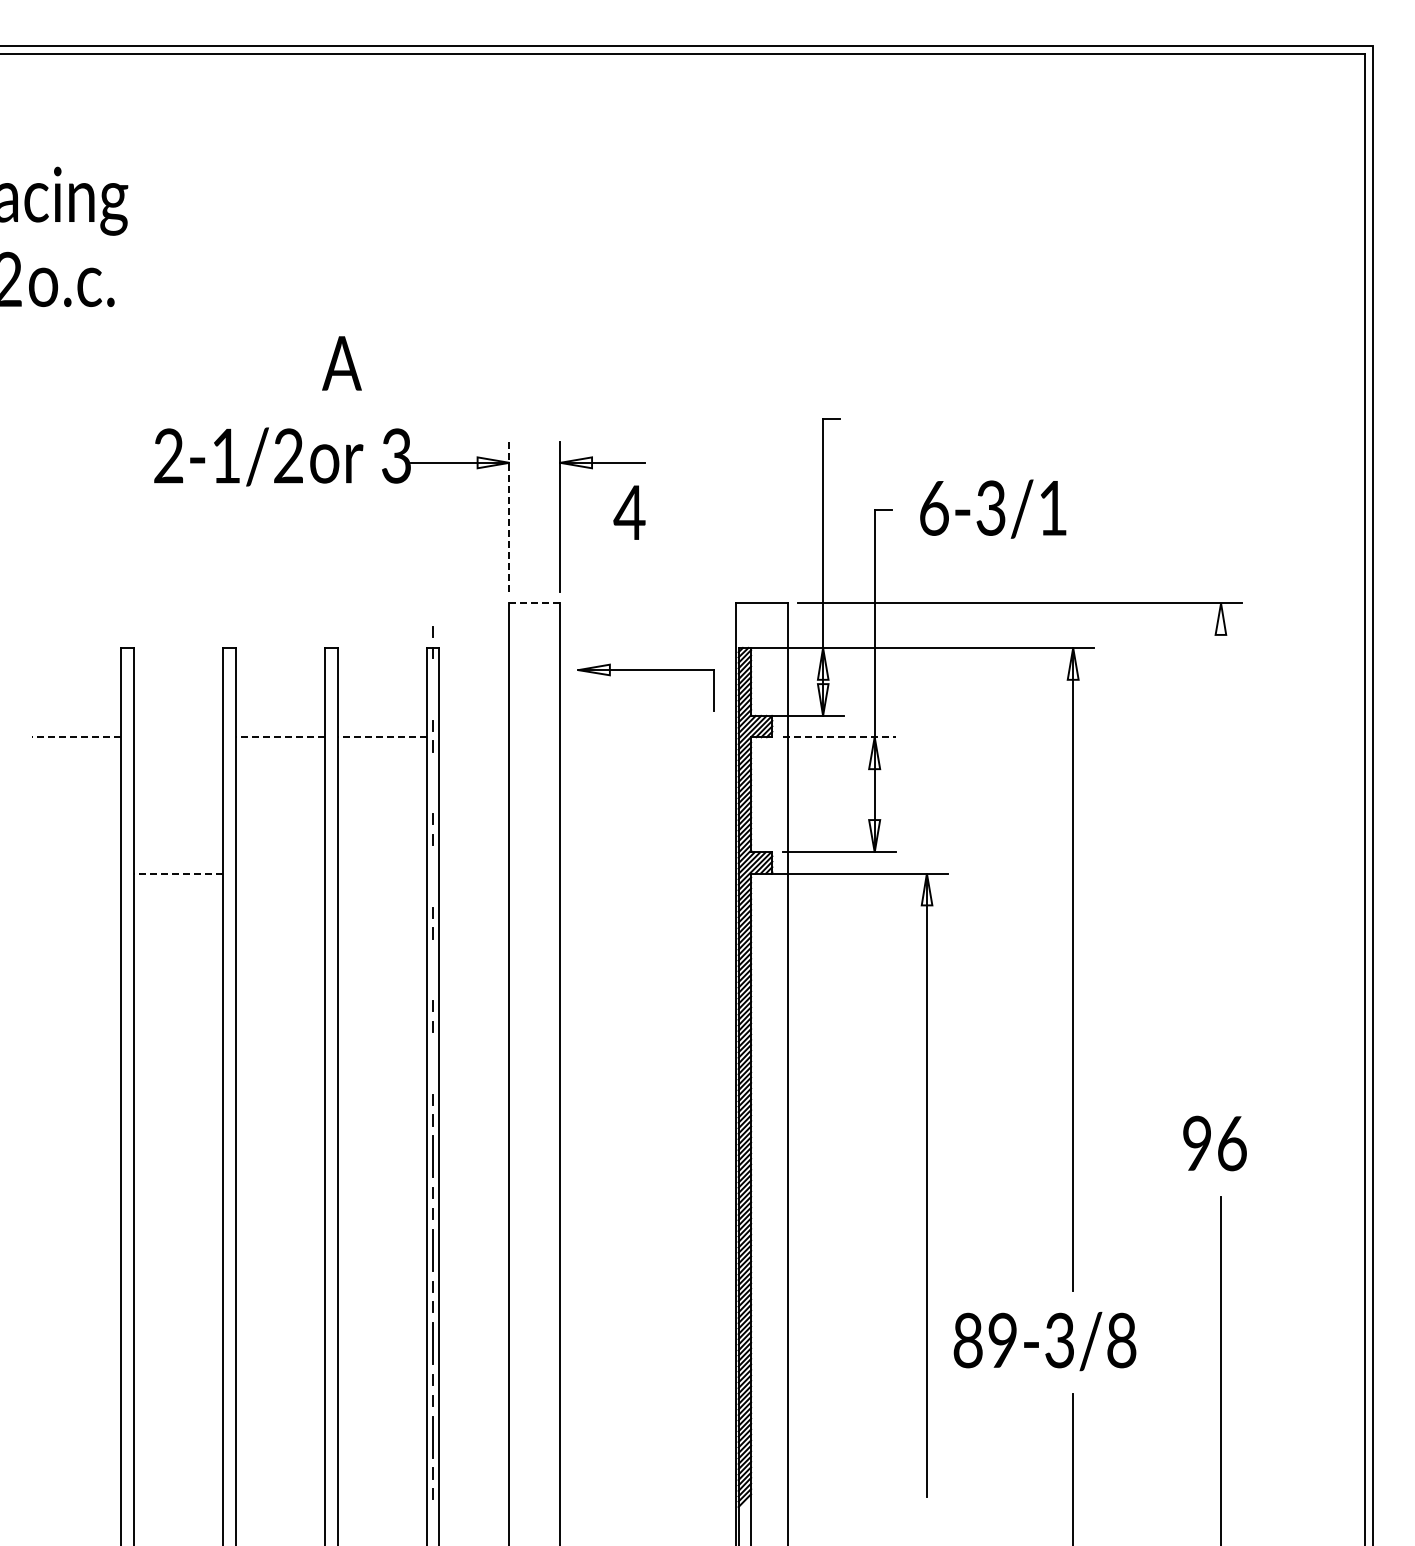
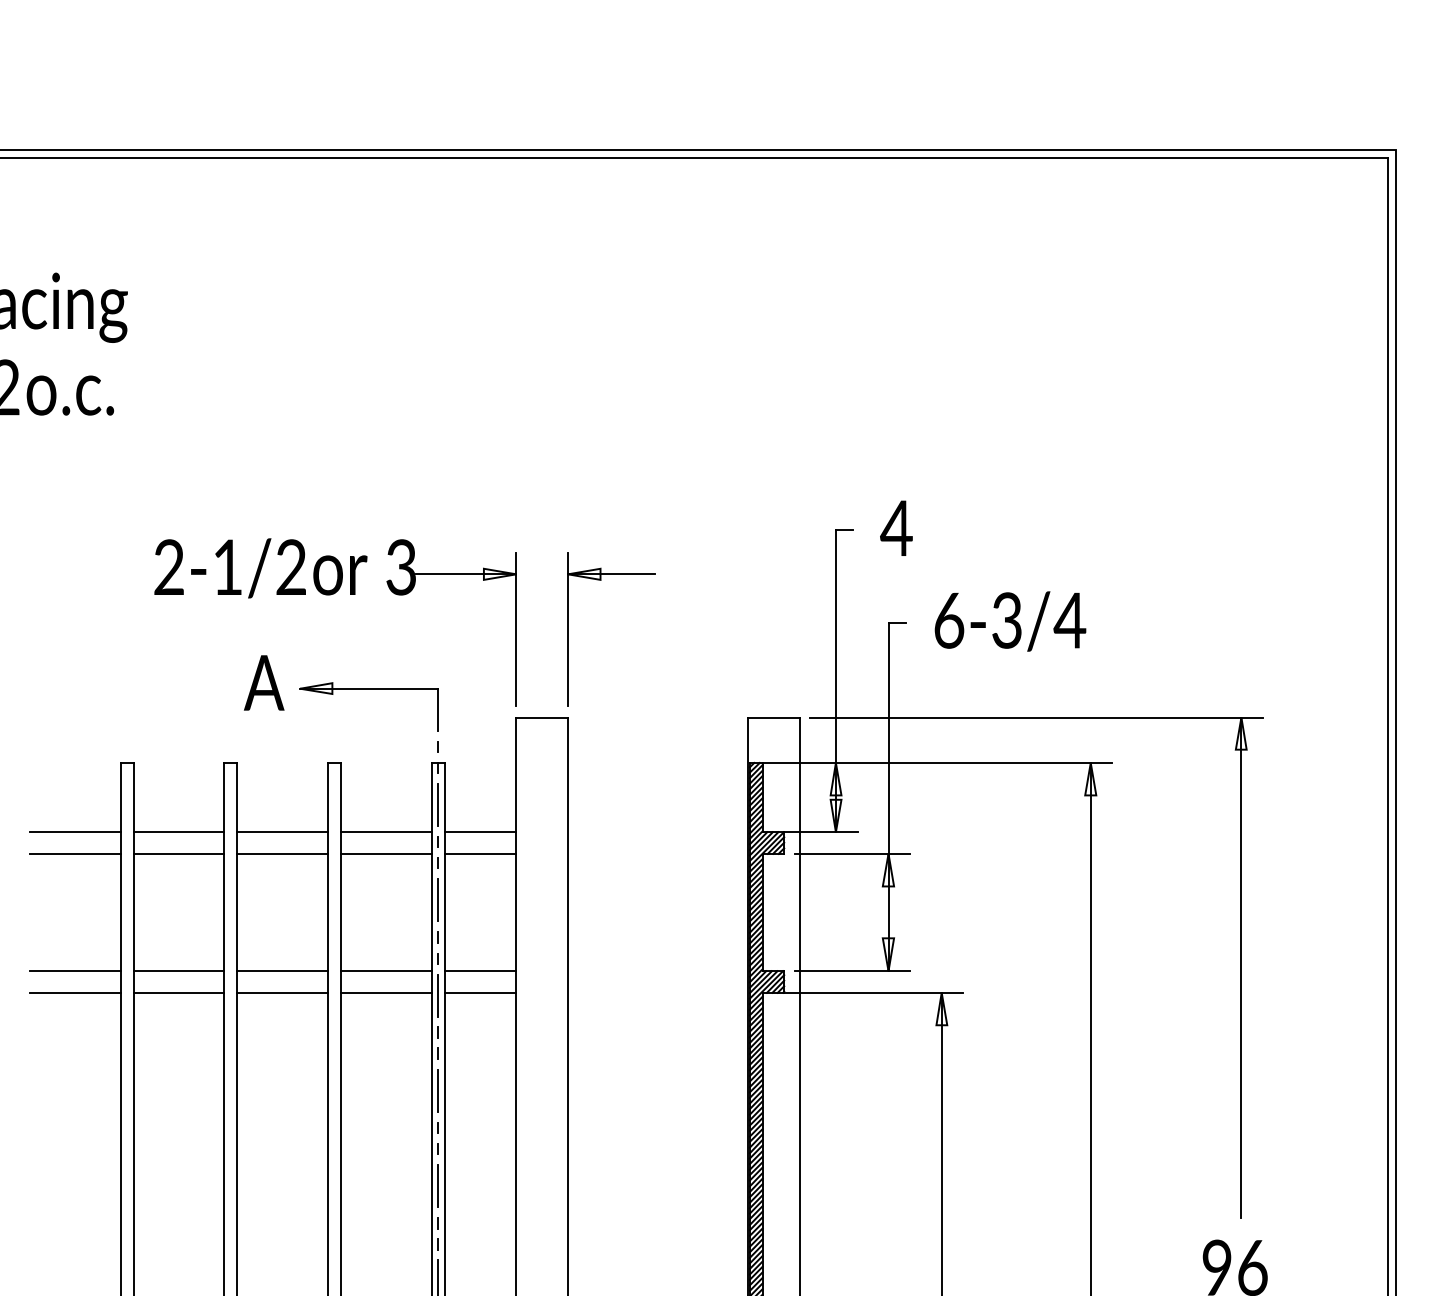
text: (341, 363) -> (263, 683), moved
text: (1052, 508) -> (1069, 620), 6-3/1 -> 6-3/4
text: (629, 512) -> (896, 528), moved
line: (509, 516) -> (516, 629), dashed -> solid
line: (535, 603) -> (542, 717), dashed -> solid
part: (645, 670) -> (368, 689), moved
line: (433, 688) -> (438, 804), added
line: (76, 715) -> (75, 831), added
line: (178, 715) -> (179, 831), added
line: (279, 715) -> (282, 831), added
line: (381, 715) -> (385, 831), added
line: (474, 715) -> (480, 831), added
line: (76, 737) -> (75, 854), dashed -> solid
line: (178, 737) -> (179, 854), added
line: (280, 737) -> (283, 854), dashed -> solid
line: (381, 737) -> (385, 854), dashed -> solid
line: (474, 737) -> (480, 854), added
line: (839, 737) -> (852, 854), dashed -> solid
line: (433, 782) -> (438, 900), added
line: (1221, 848) -> (1241, 967), added
line: (76, 852) -> (75, 971), added
line: (178, 852) -> (179, 971), added
line: (279, 852) -> (282, 971), added
line: (381, 852) -> (385, 971), added
line: (474, 852) -> (480, 971), added
line: (76, 873) -> (75, 992), added
line: (177, 873) -> (178, 992), dashed -> solid
line: (279, 873) -> (282, 992), added
line: (381, 873) -> (385, 992), added
line: (474, 873) -> (480, 992), added
line: (433, 875) -> (438, 994), added
line: (433, 969) -> (438, 1090), added
line: (433, 1062) -> (438, 1185), added

